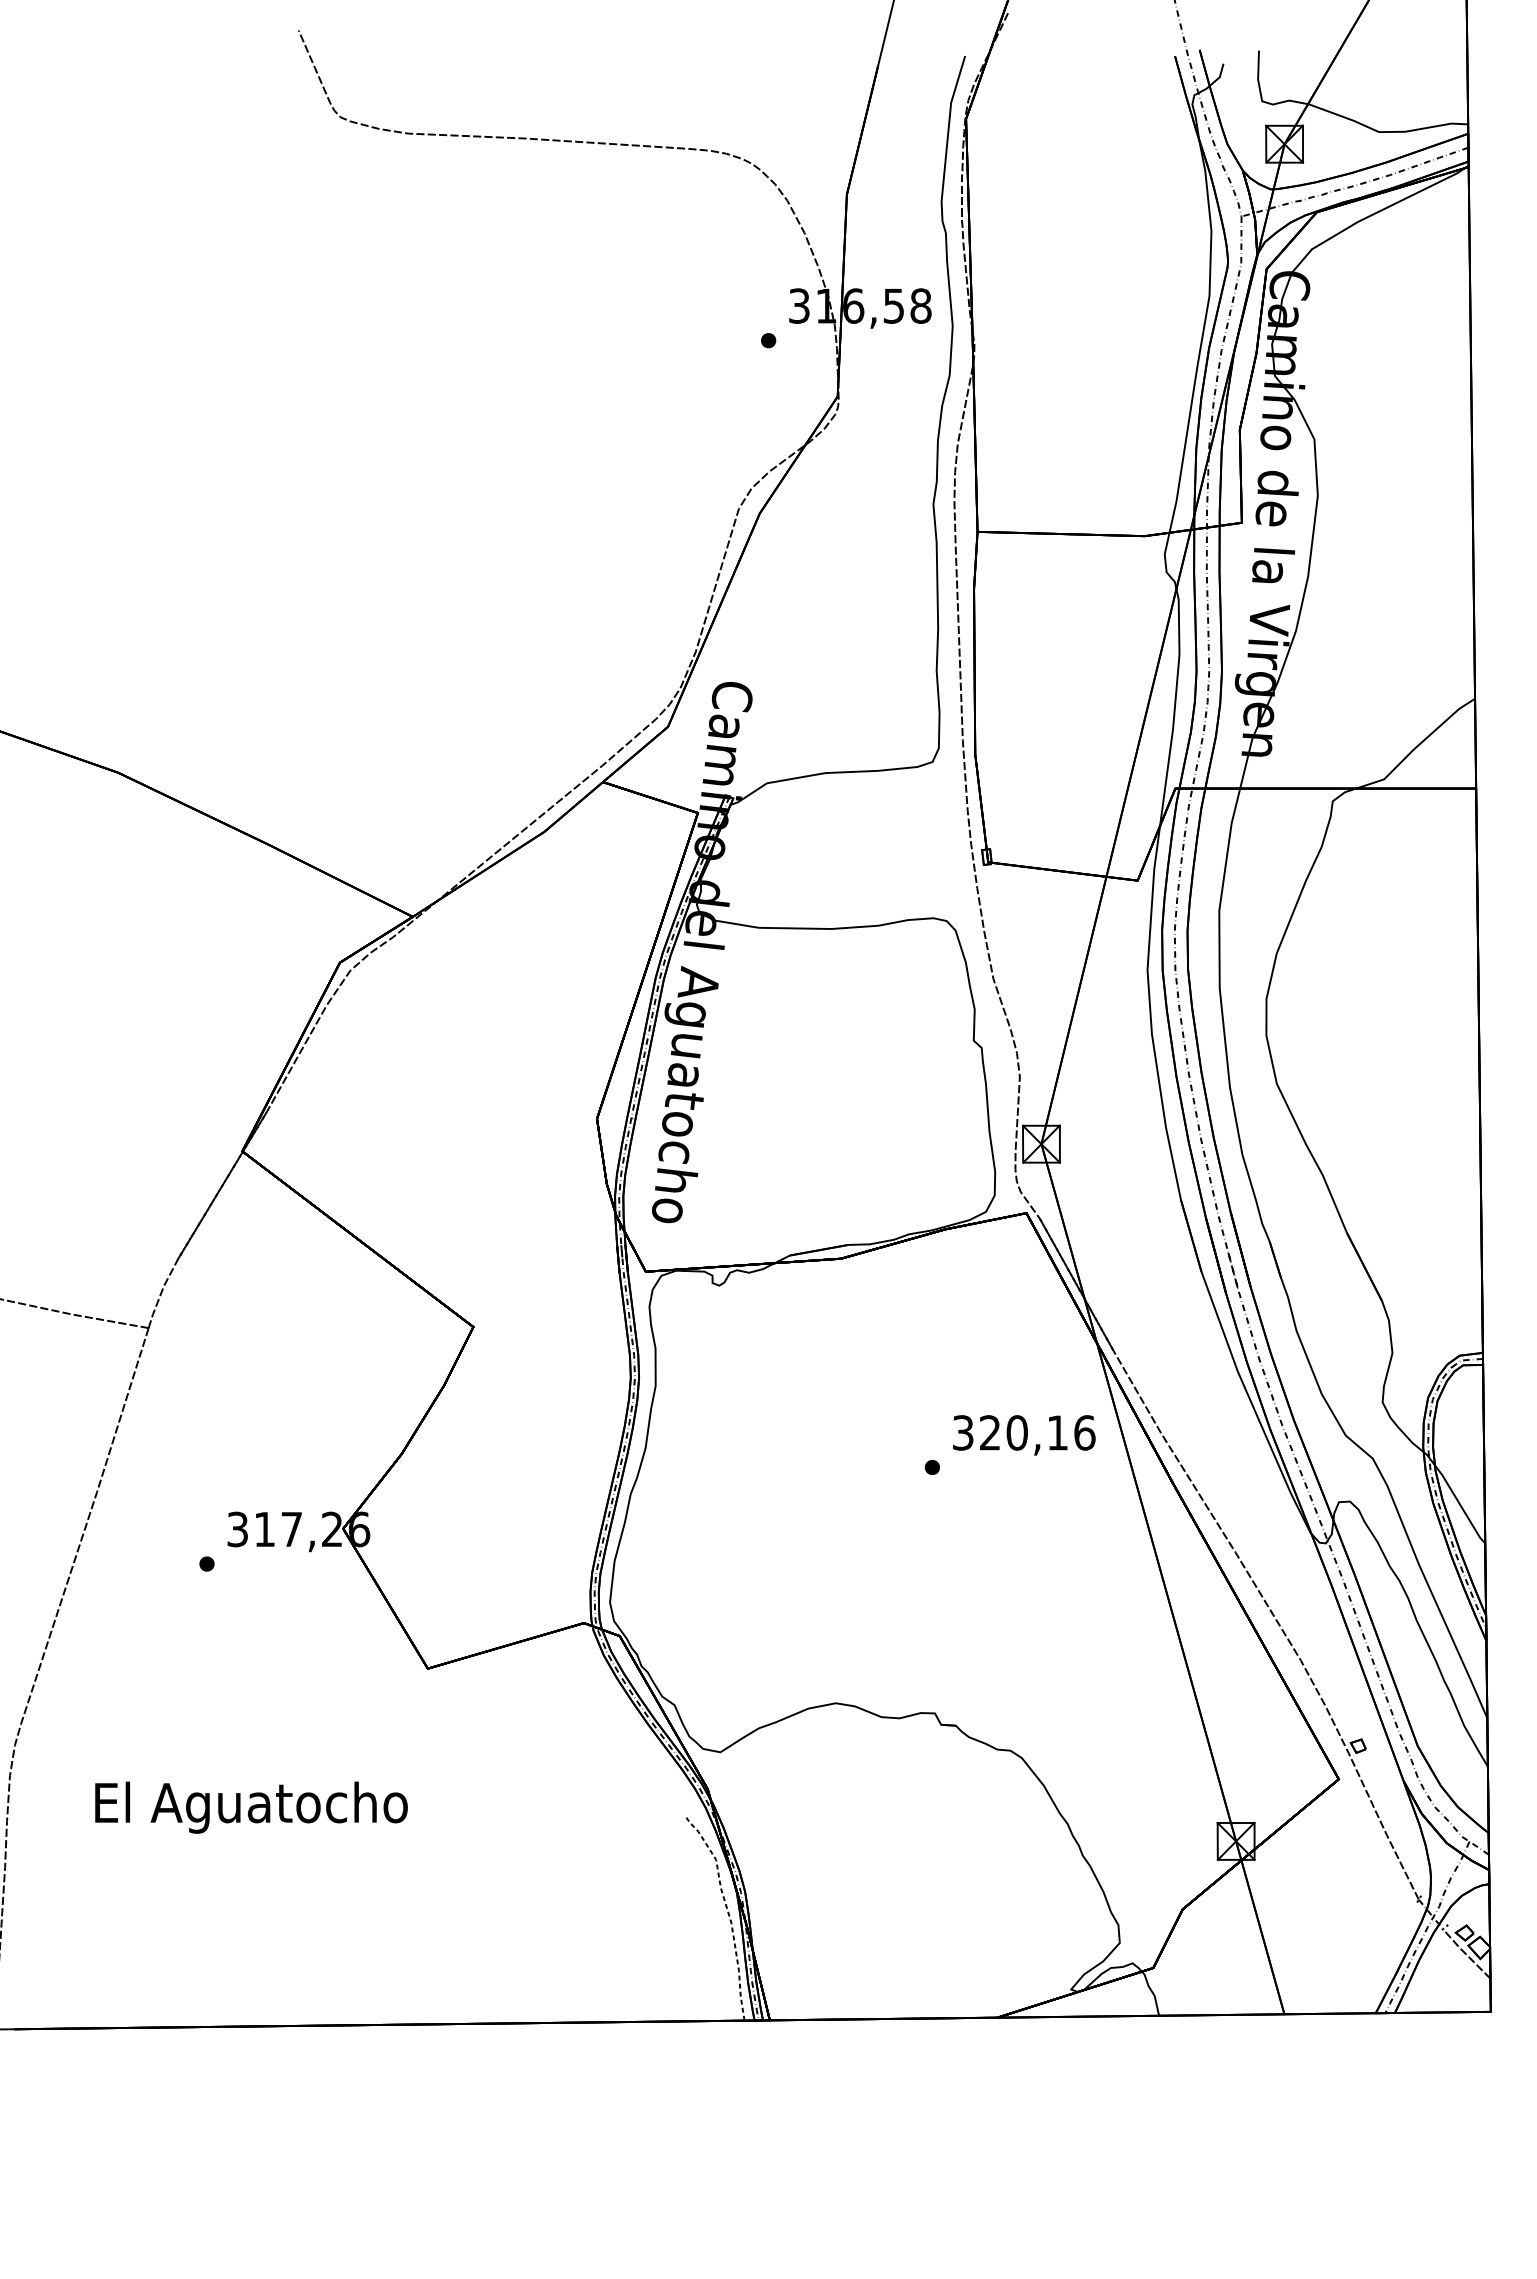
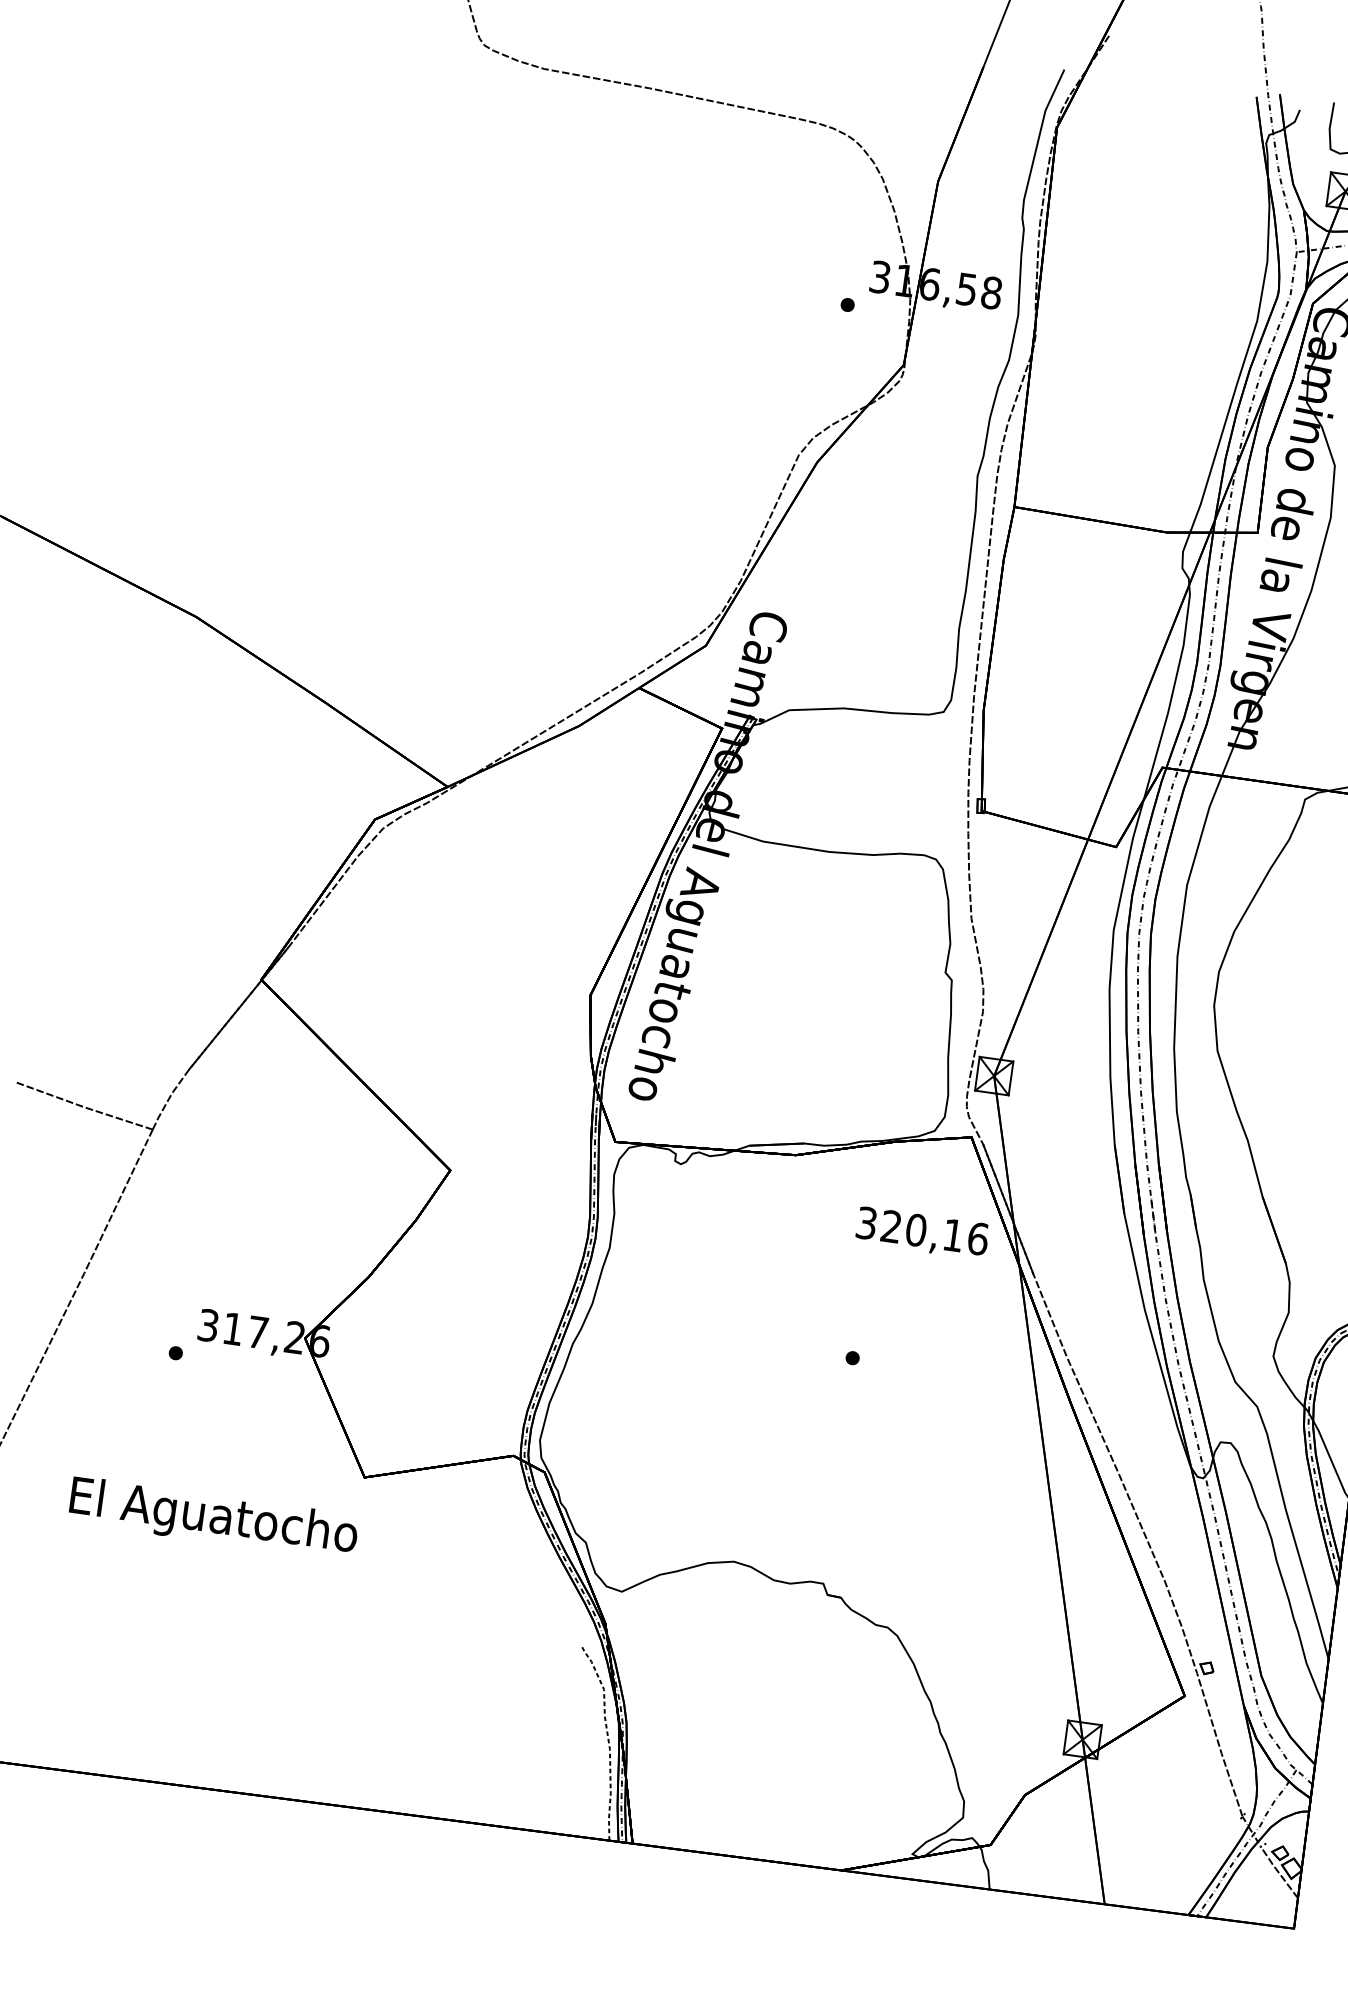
text: (1024, 1435) -> (922, 1233), moved
text: (251, 1807) -> (213, 1518), moved

